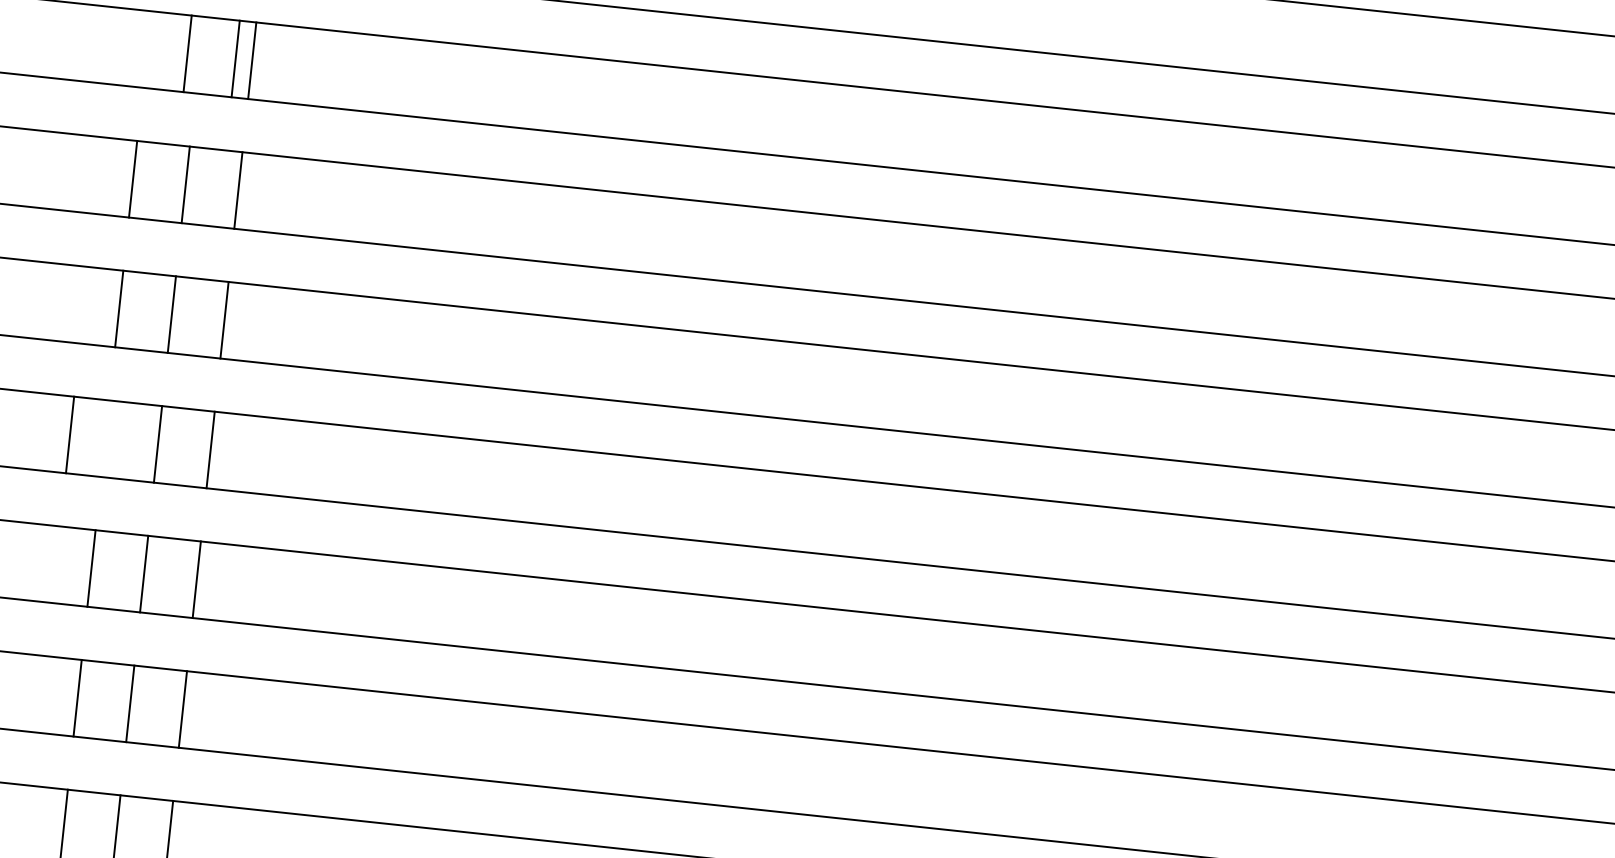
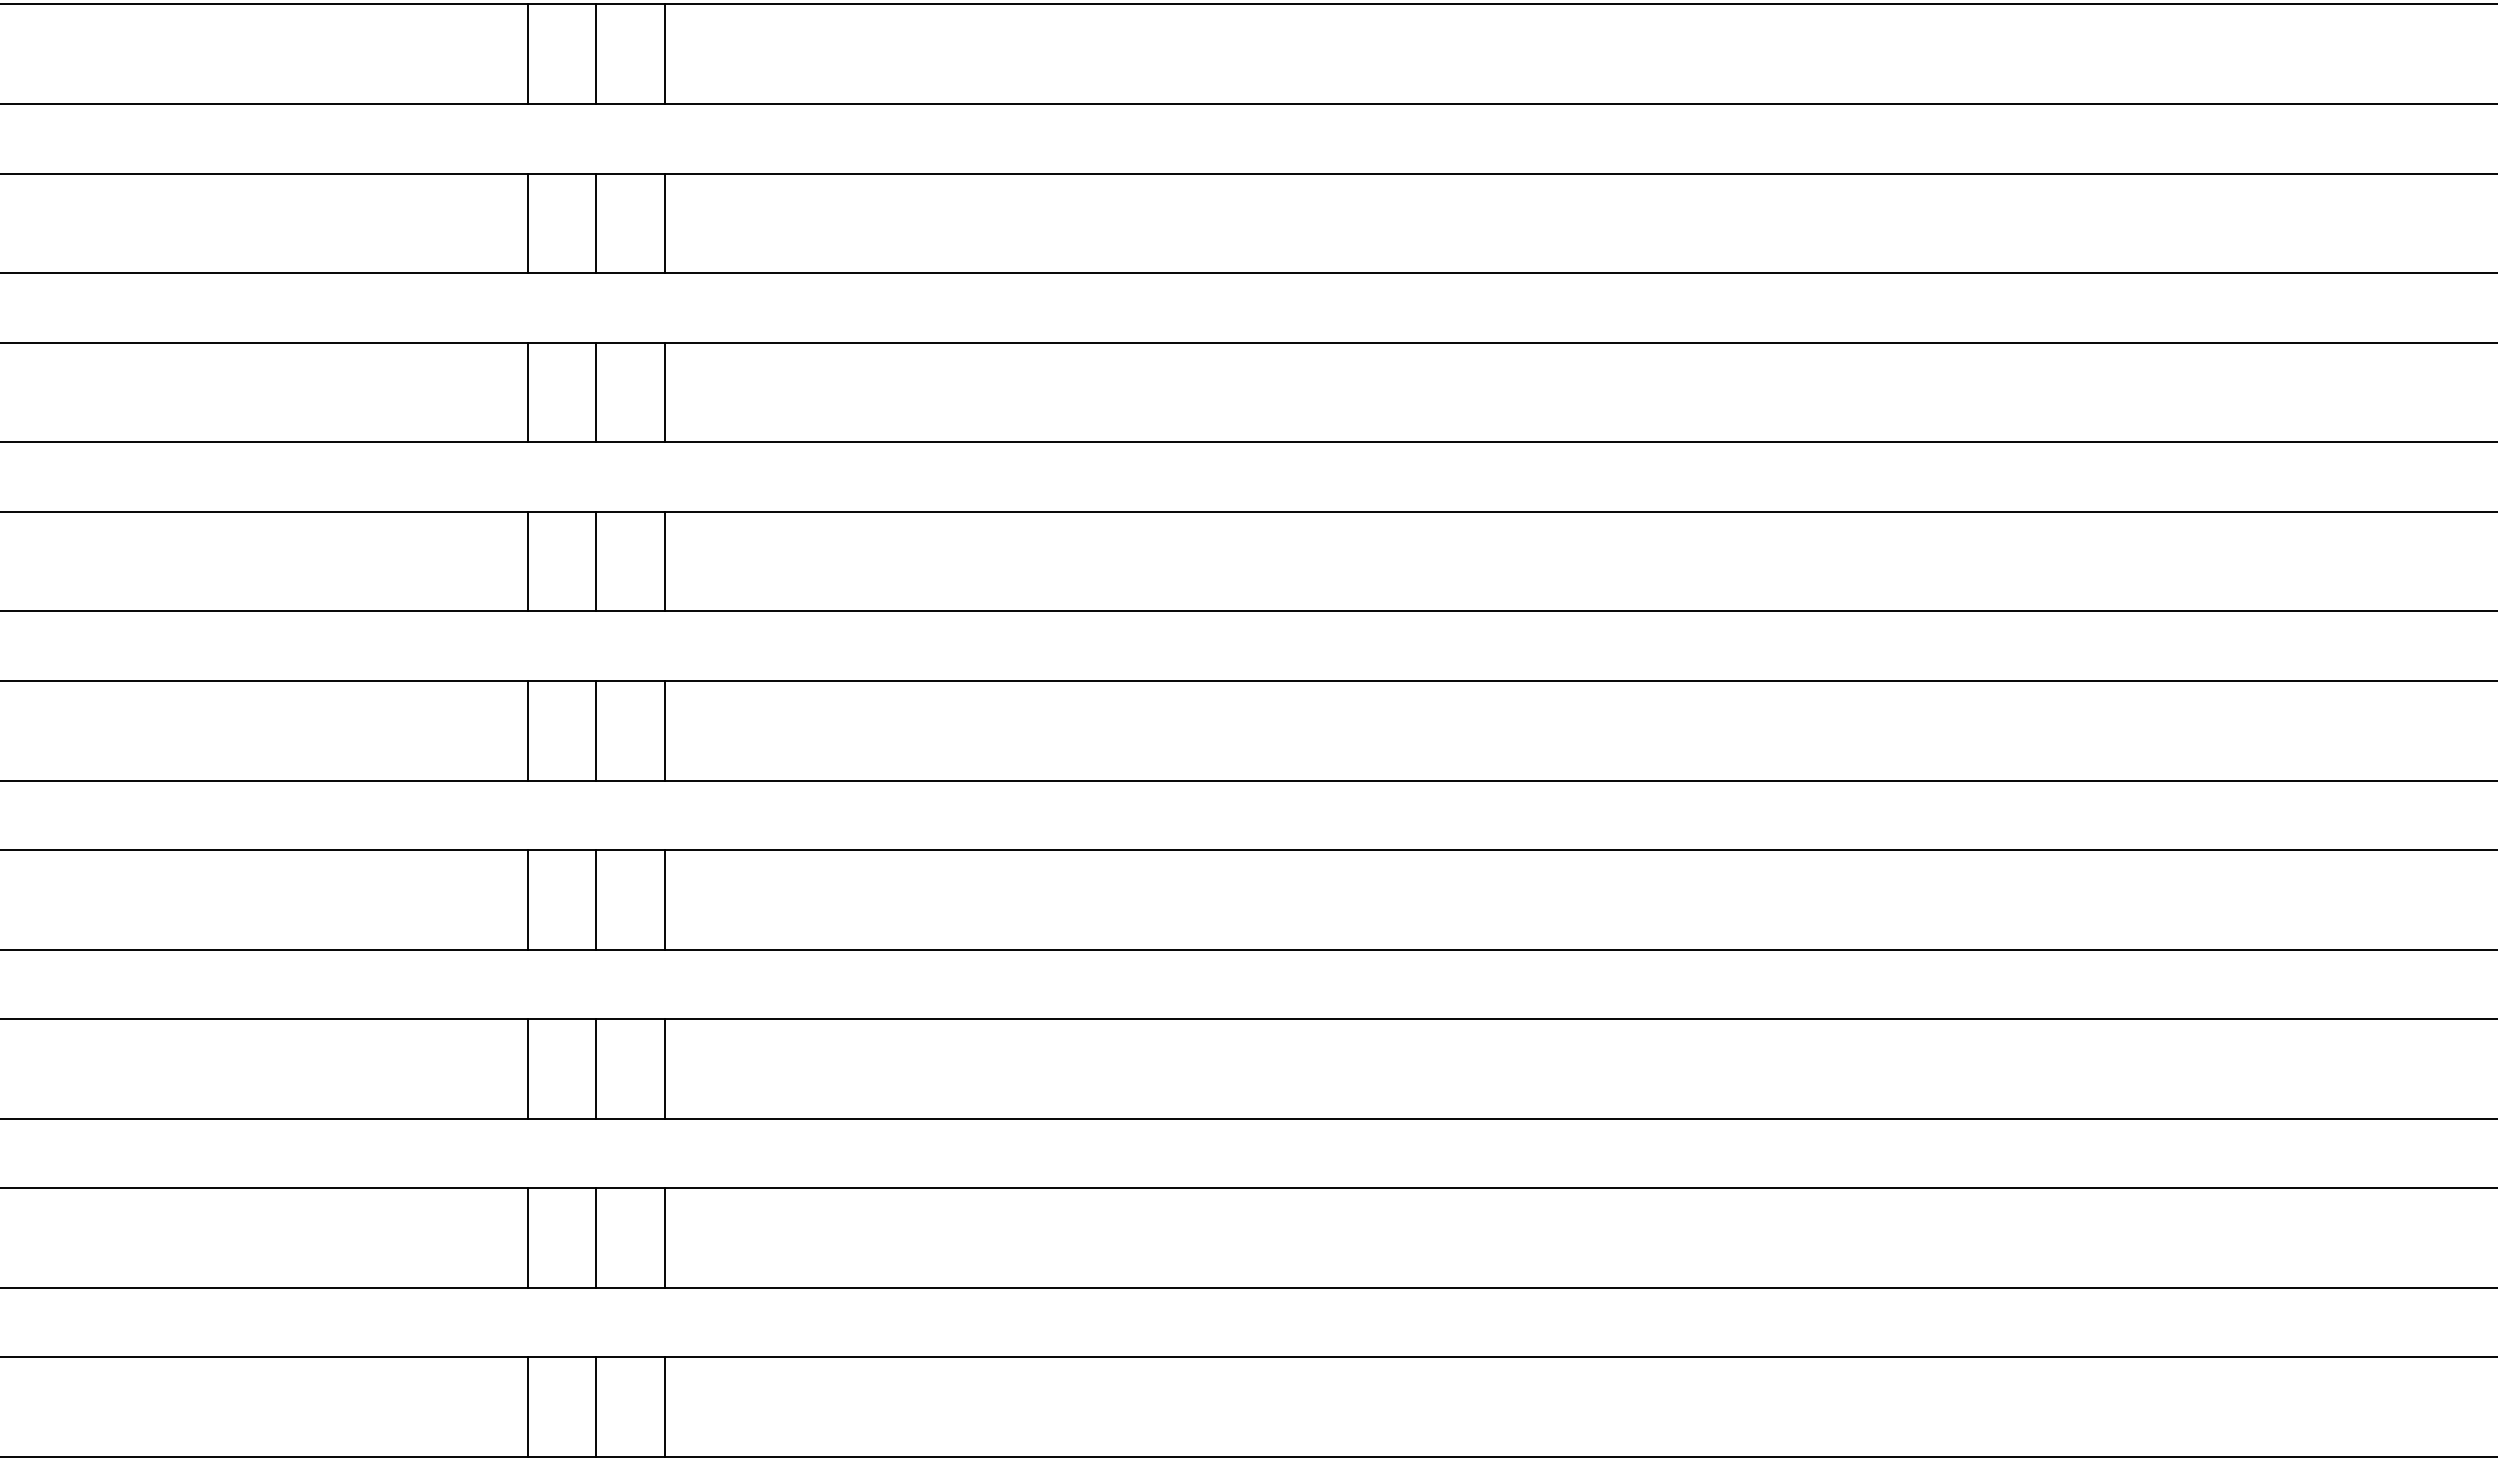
line: (187, 53) -> (527, 392), moved
line: (235, 59) -> (596, 392), moved
line: (70, 434) -> (527, 899), moved

